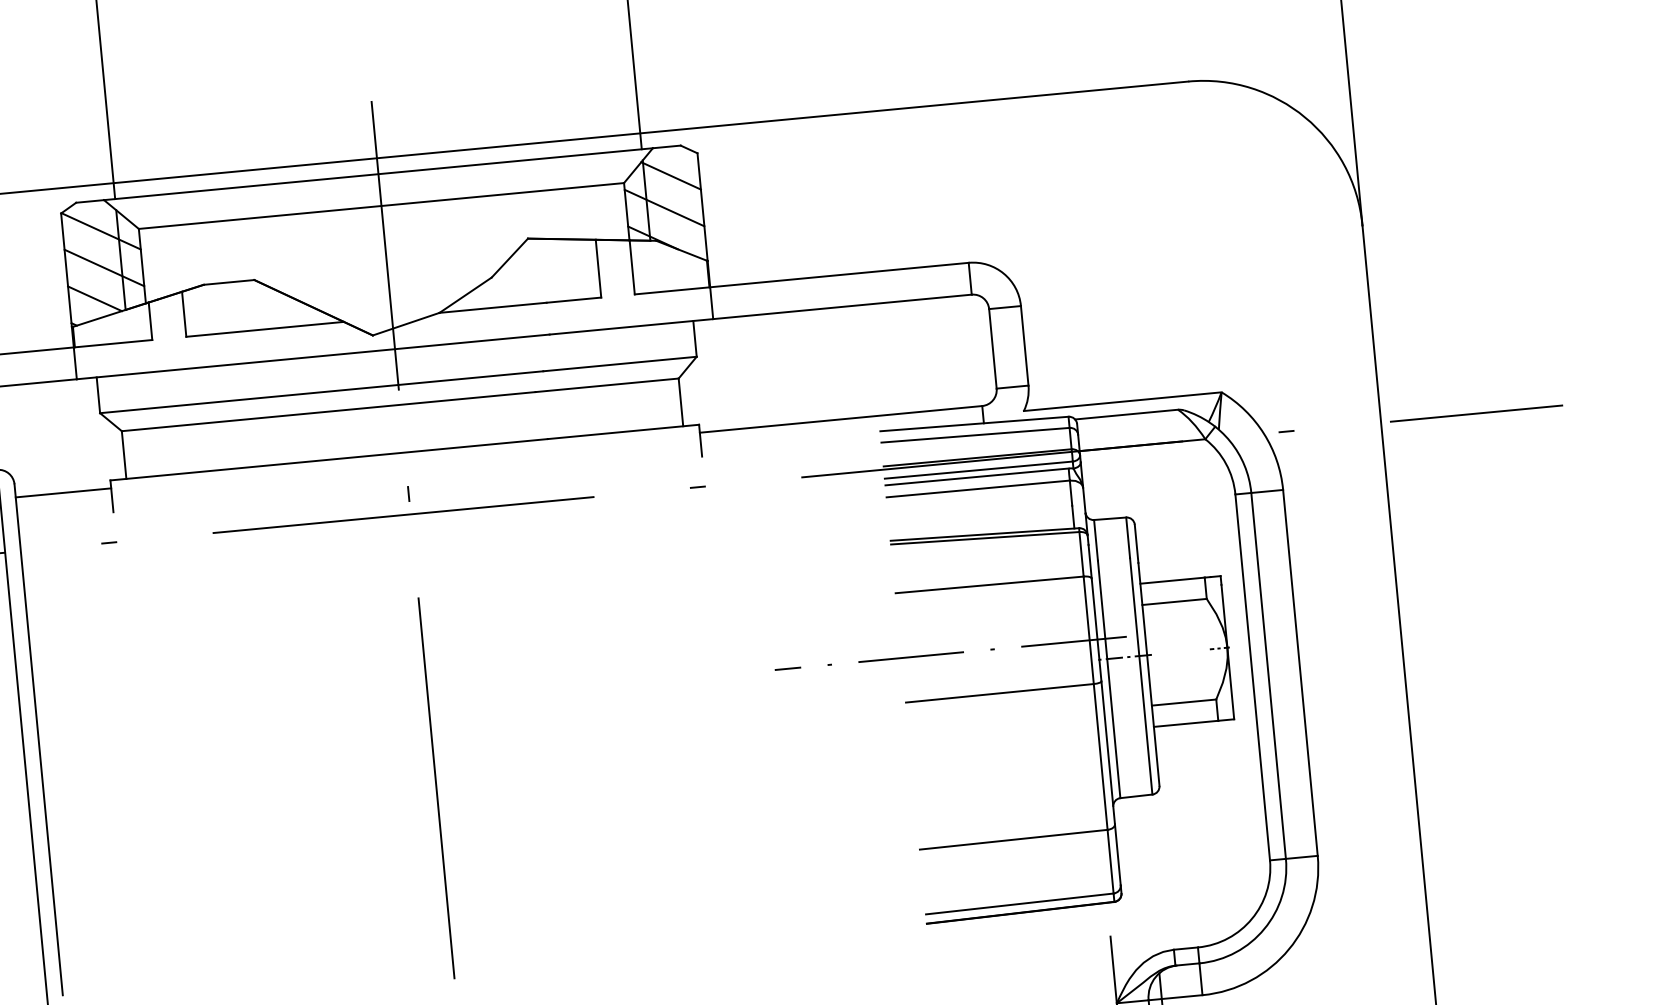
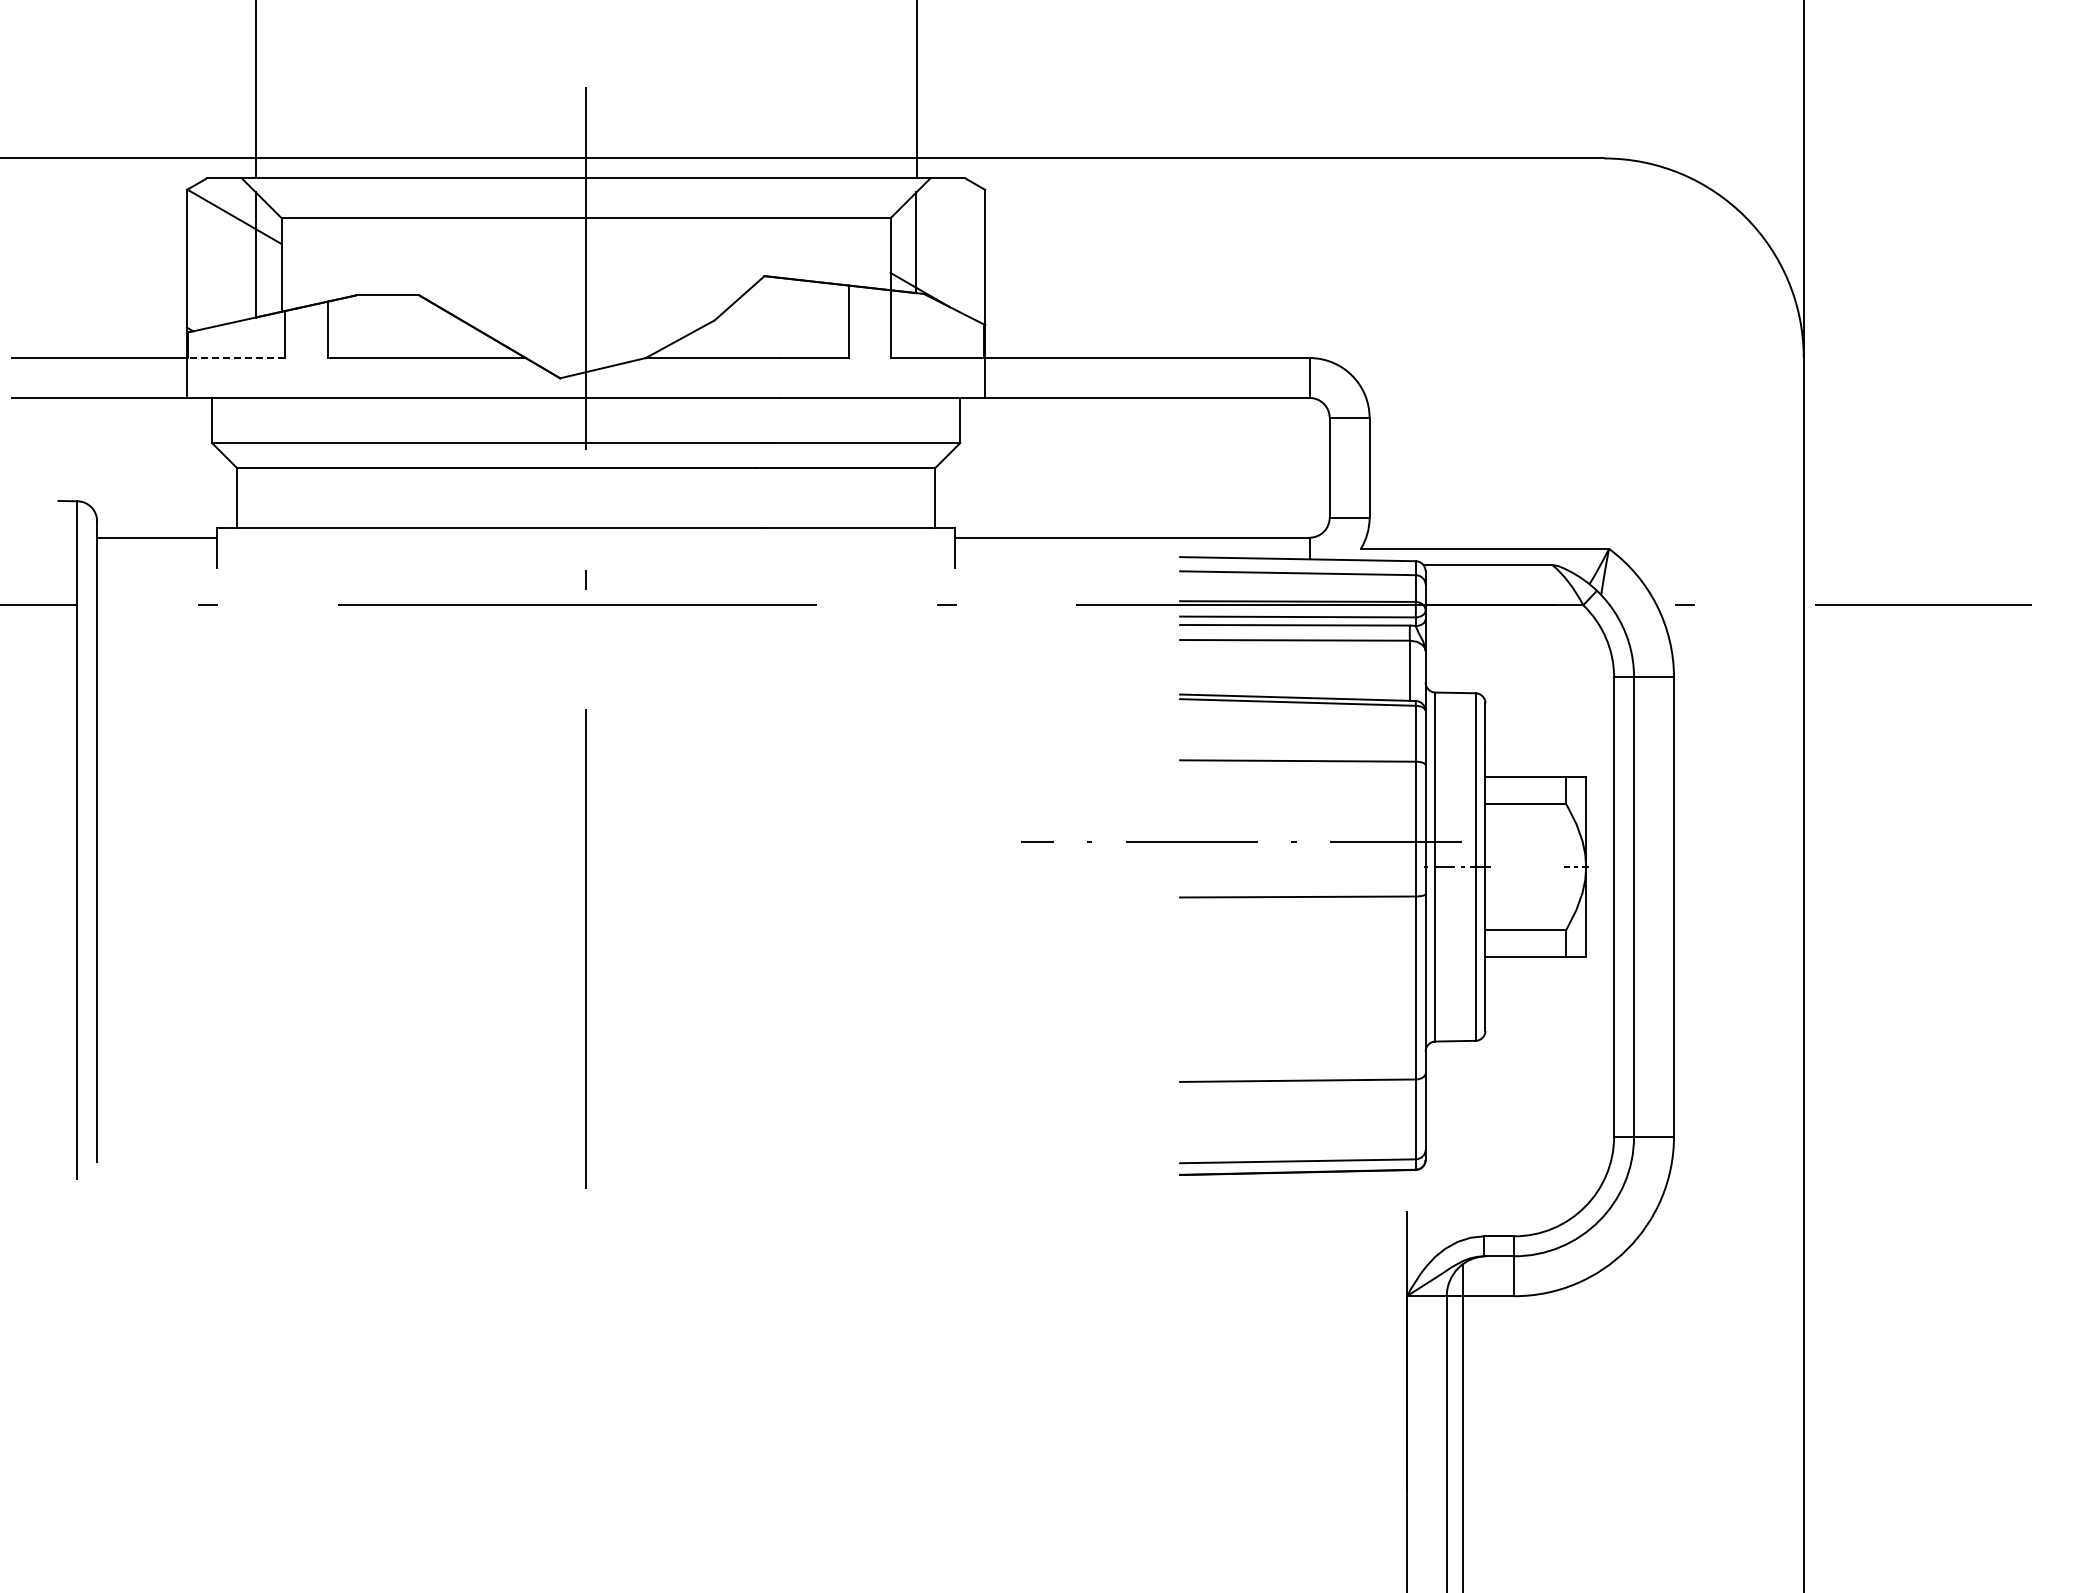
line: (670, 175) -> (949, 214), removed
line: (664, 207) -> (937, 253), removed
line: (103, 267) -> (233, 262), removed
line: (94, 298) -> (218, 299), removed
line: (113, 344) -> (236, 358), solid -> dashed

